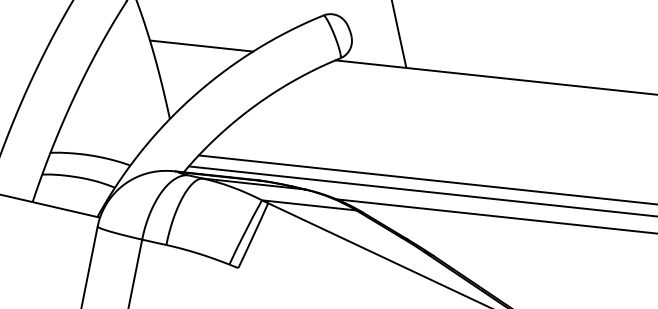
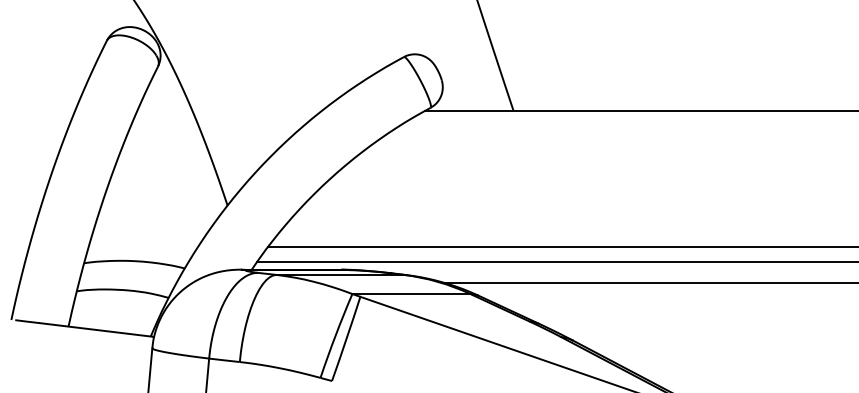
line: (201, 46) -> (256, 111), removed

